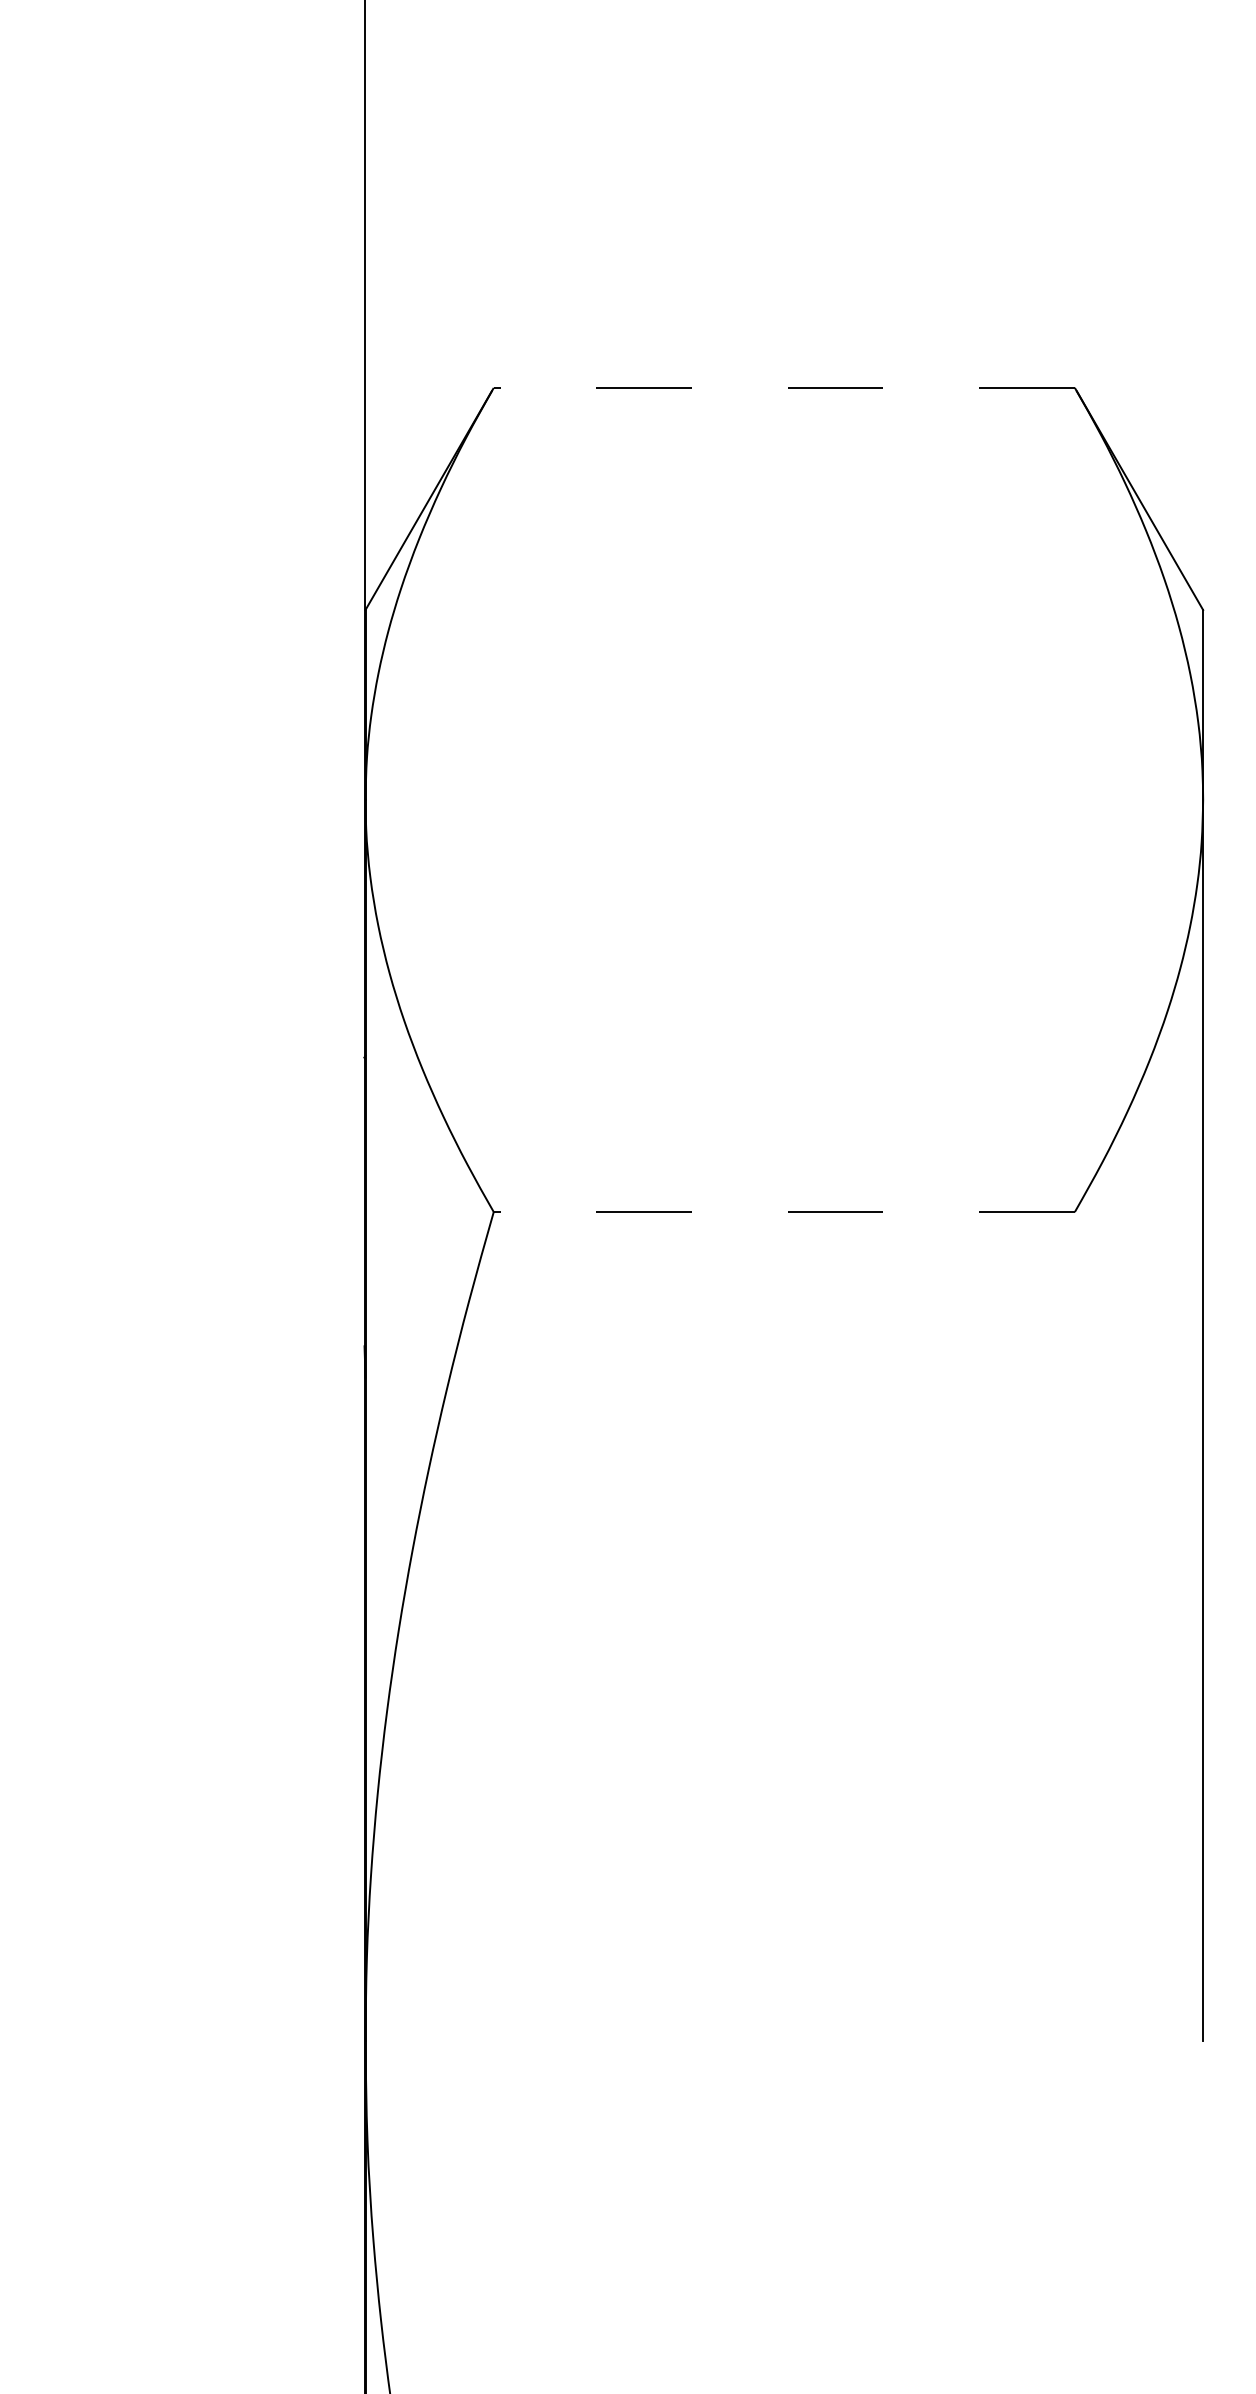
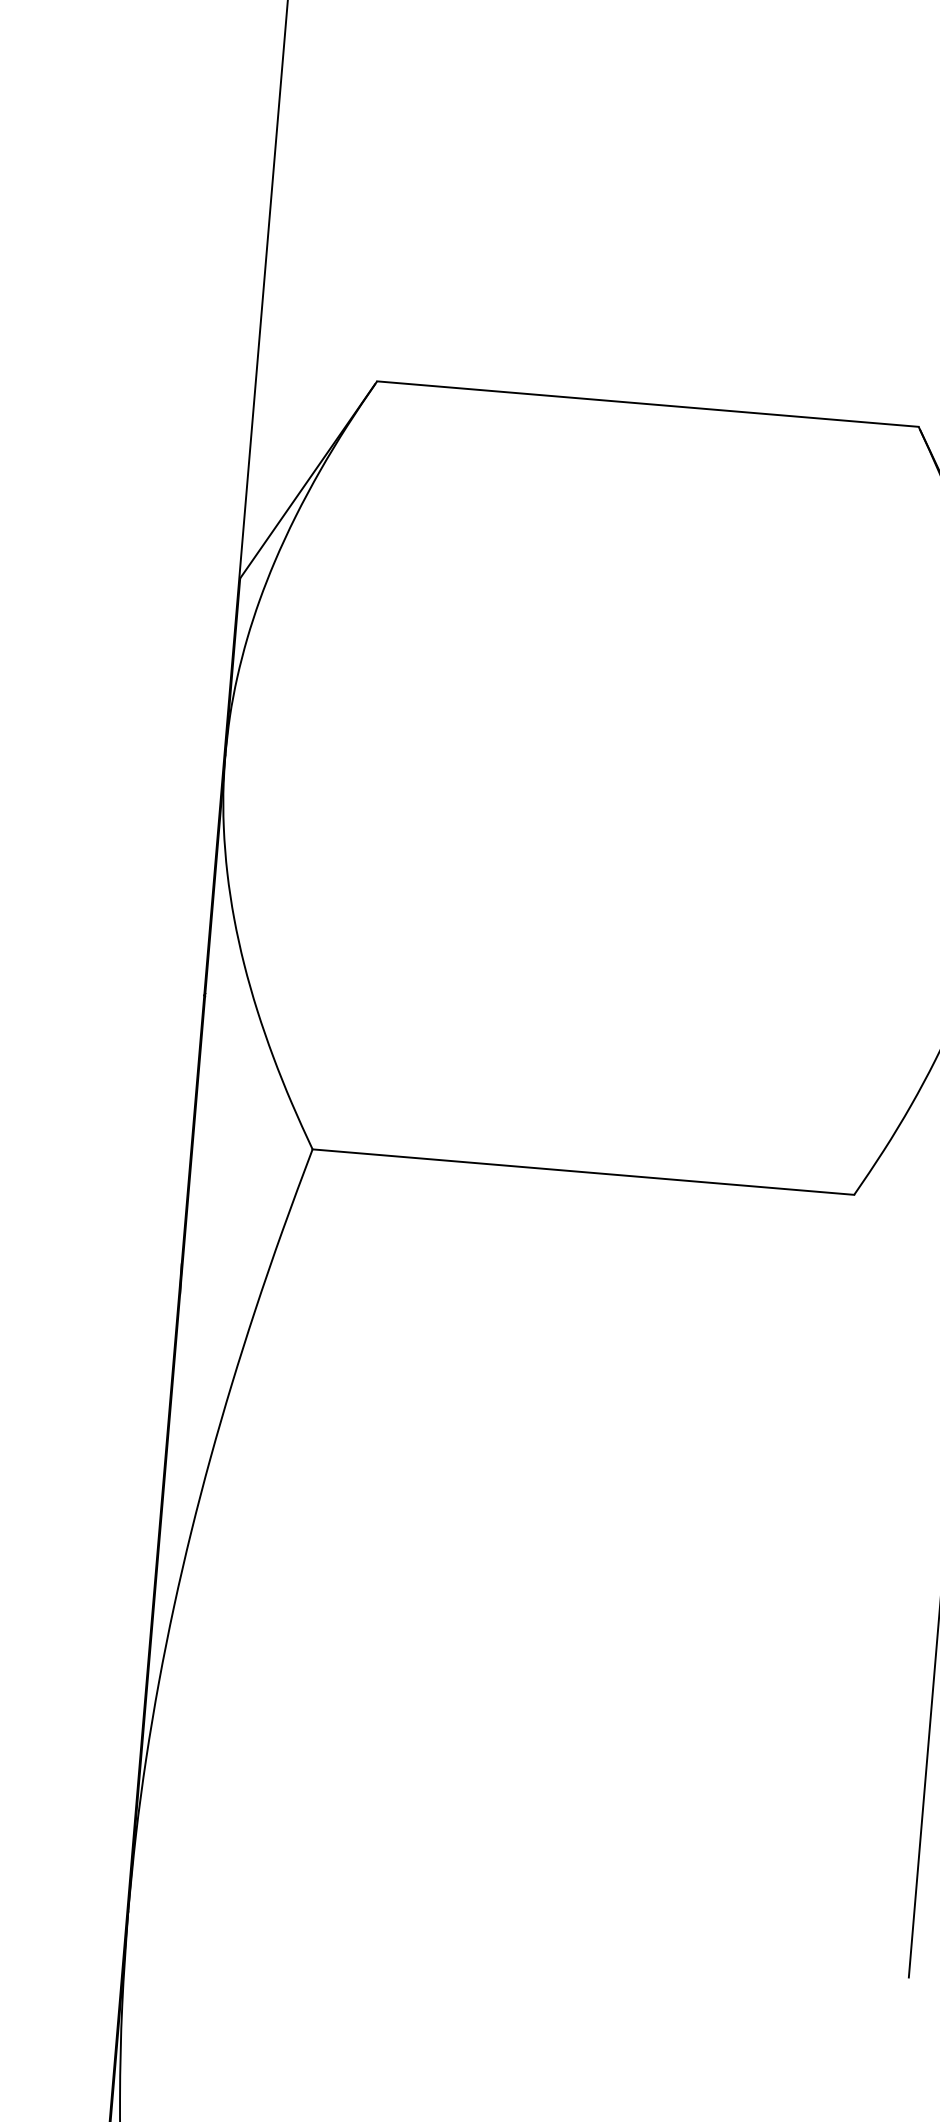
line: (784, 387) -> (648, 403), dashed -> solid
line: (784, 1212) -> (583, 1172), dashed -> solid

